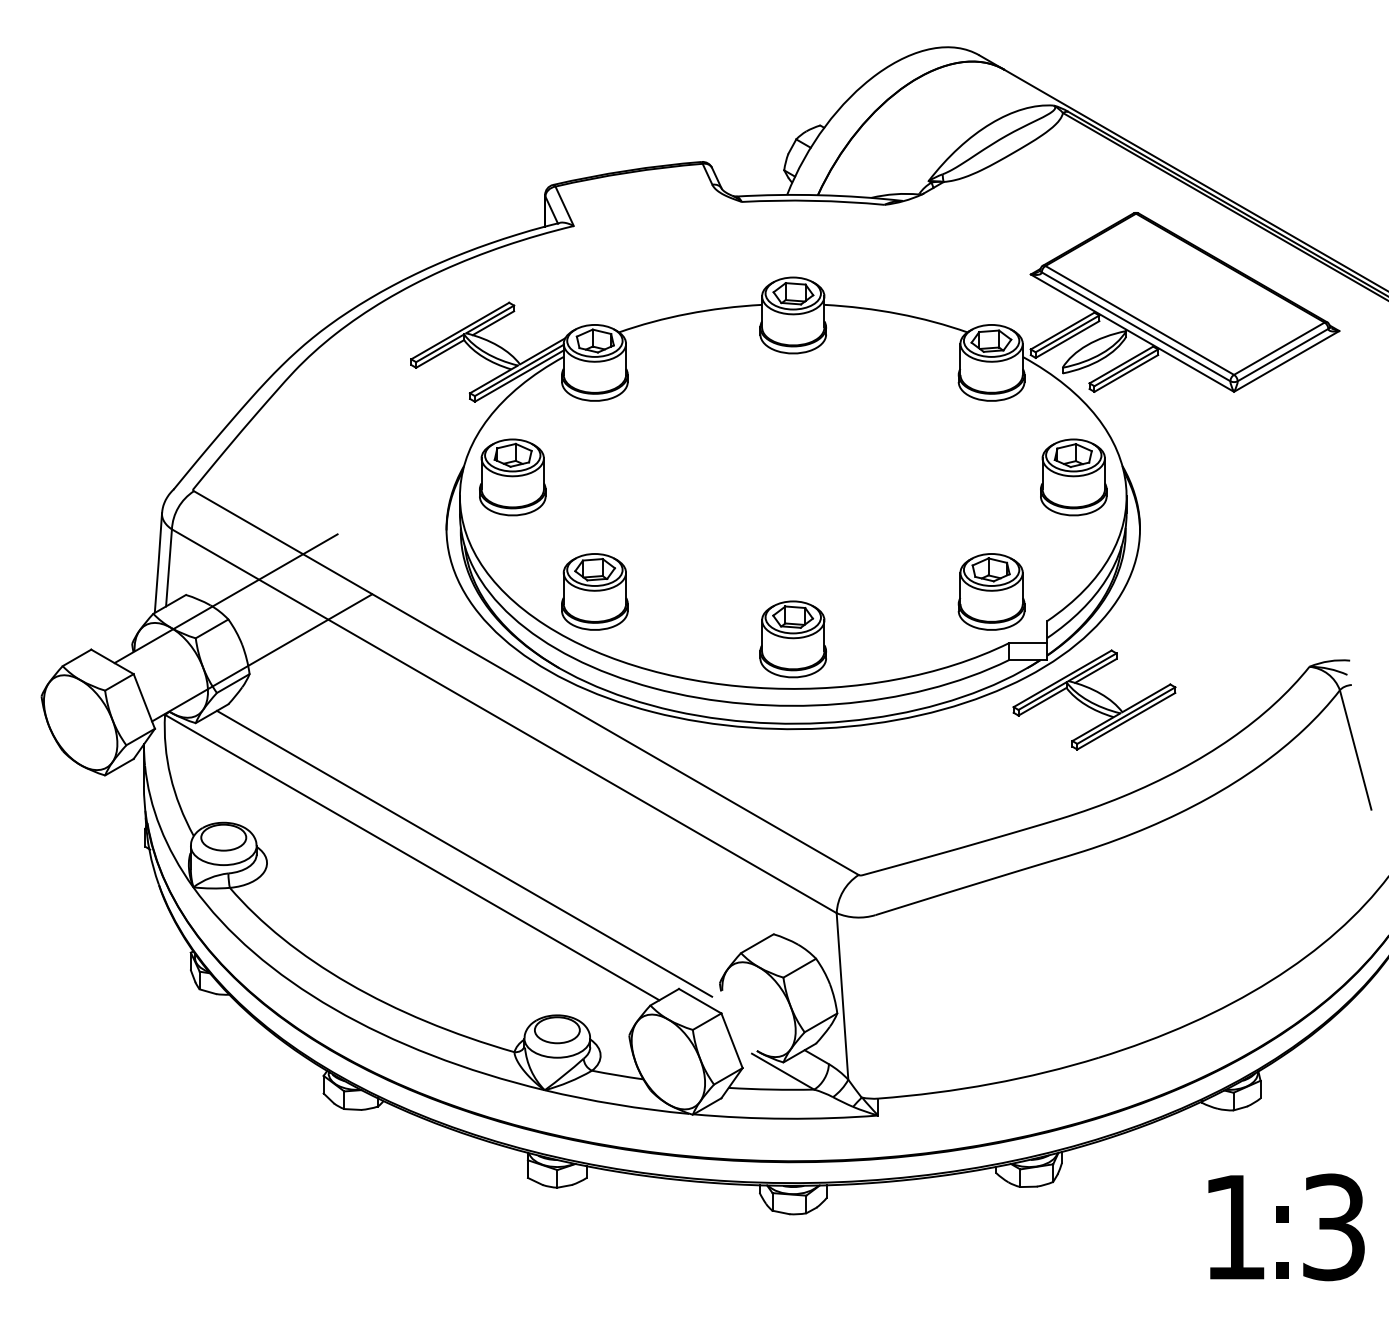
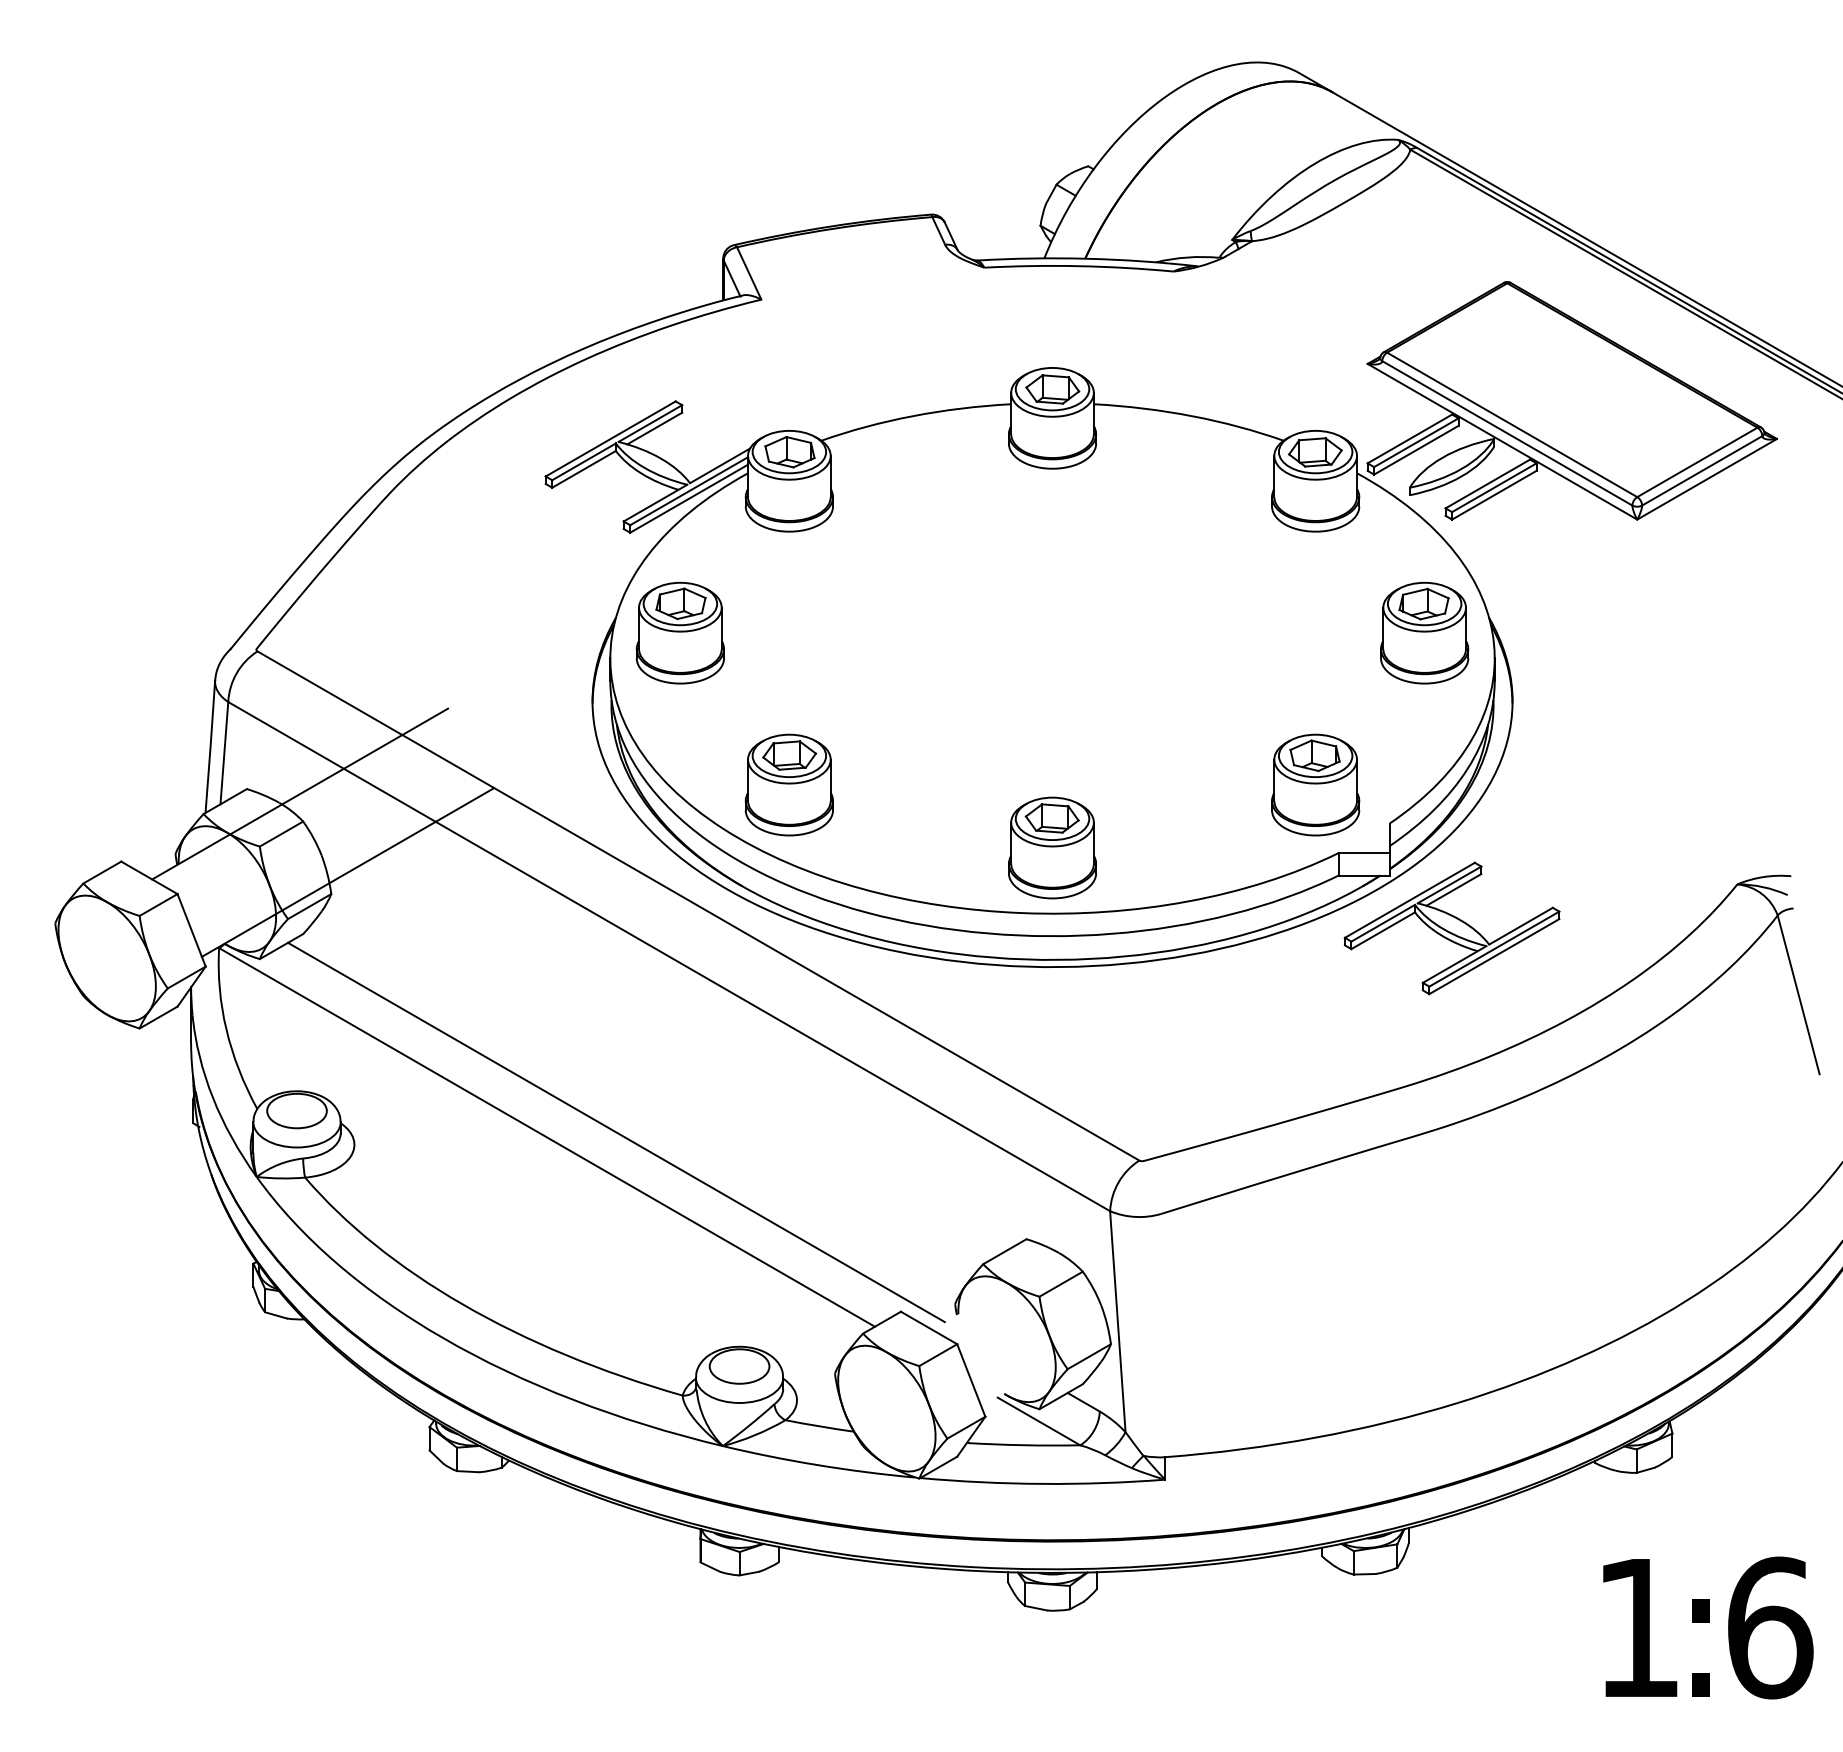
text: (1334, 1226) -> (1770, 1627), 3 -> 6

